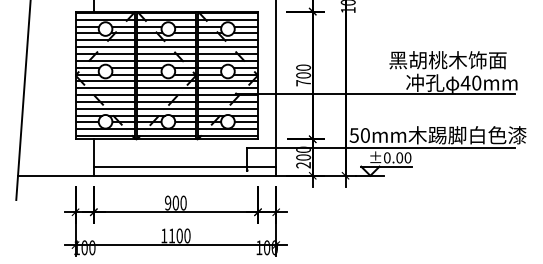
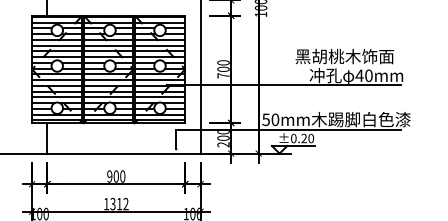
text: (399, 157) -> (304, 138), ±0.00 -> ±0.20
line: (184, 166) -> (123, 145), removed
text: (179, 235) -> (119, 203), 1100 -> 1312

